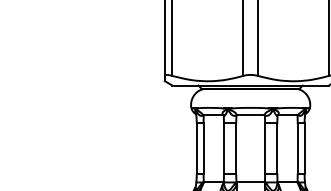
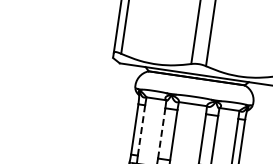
line: (223, 148) -> (161, 132), solid -> dashed
line: (203, 149) -> (141, 131), solid -> dashed

